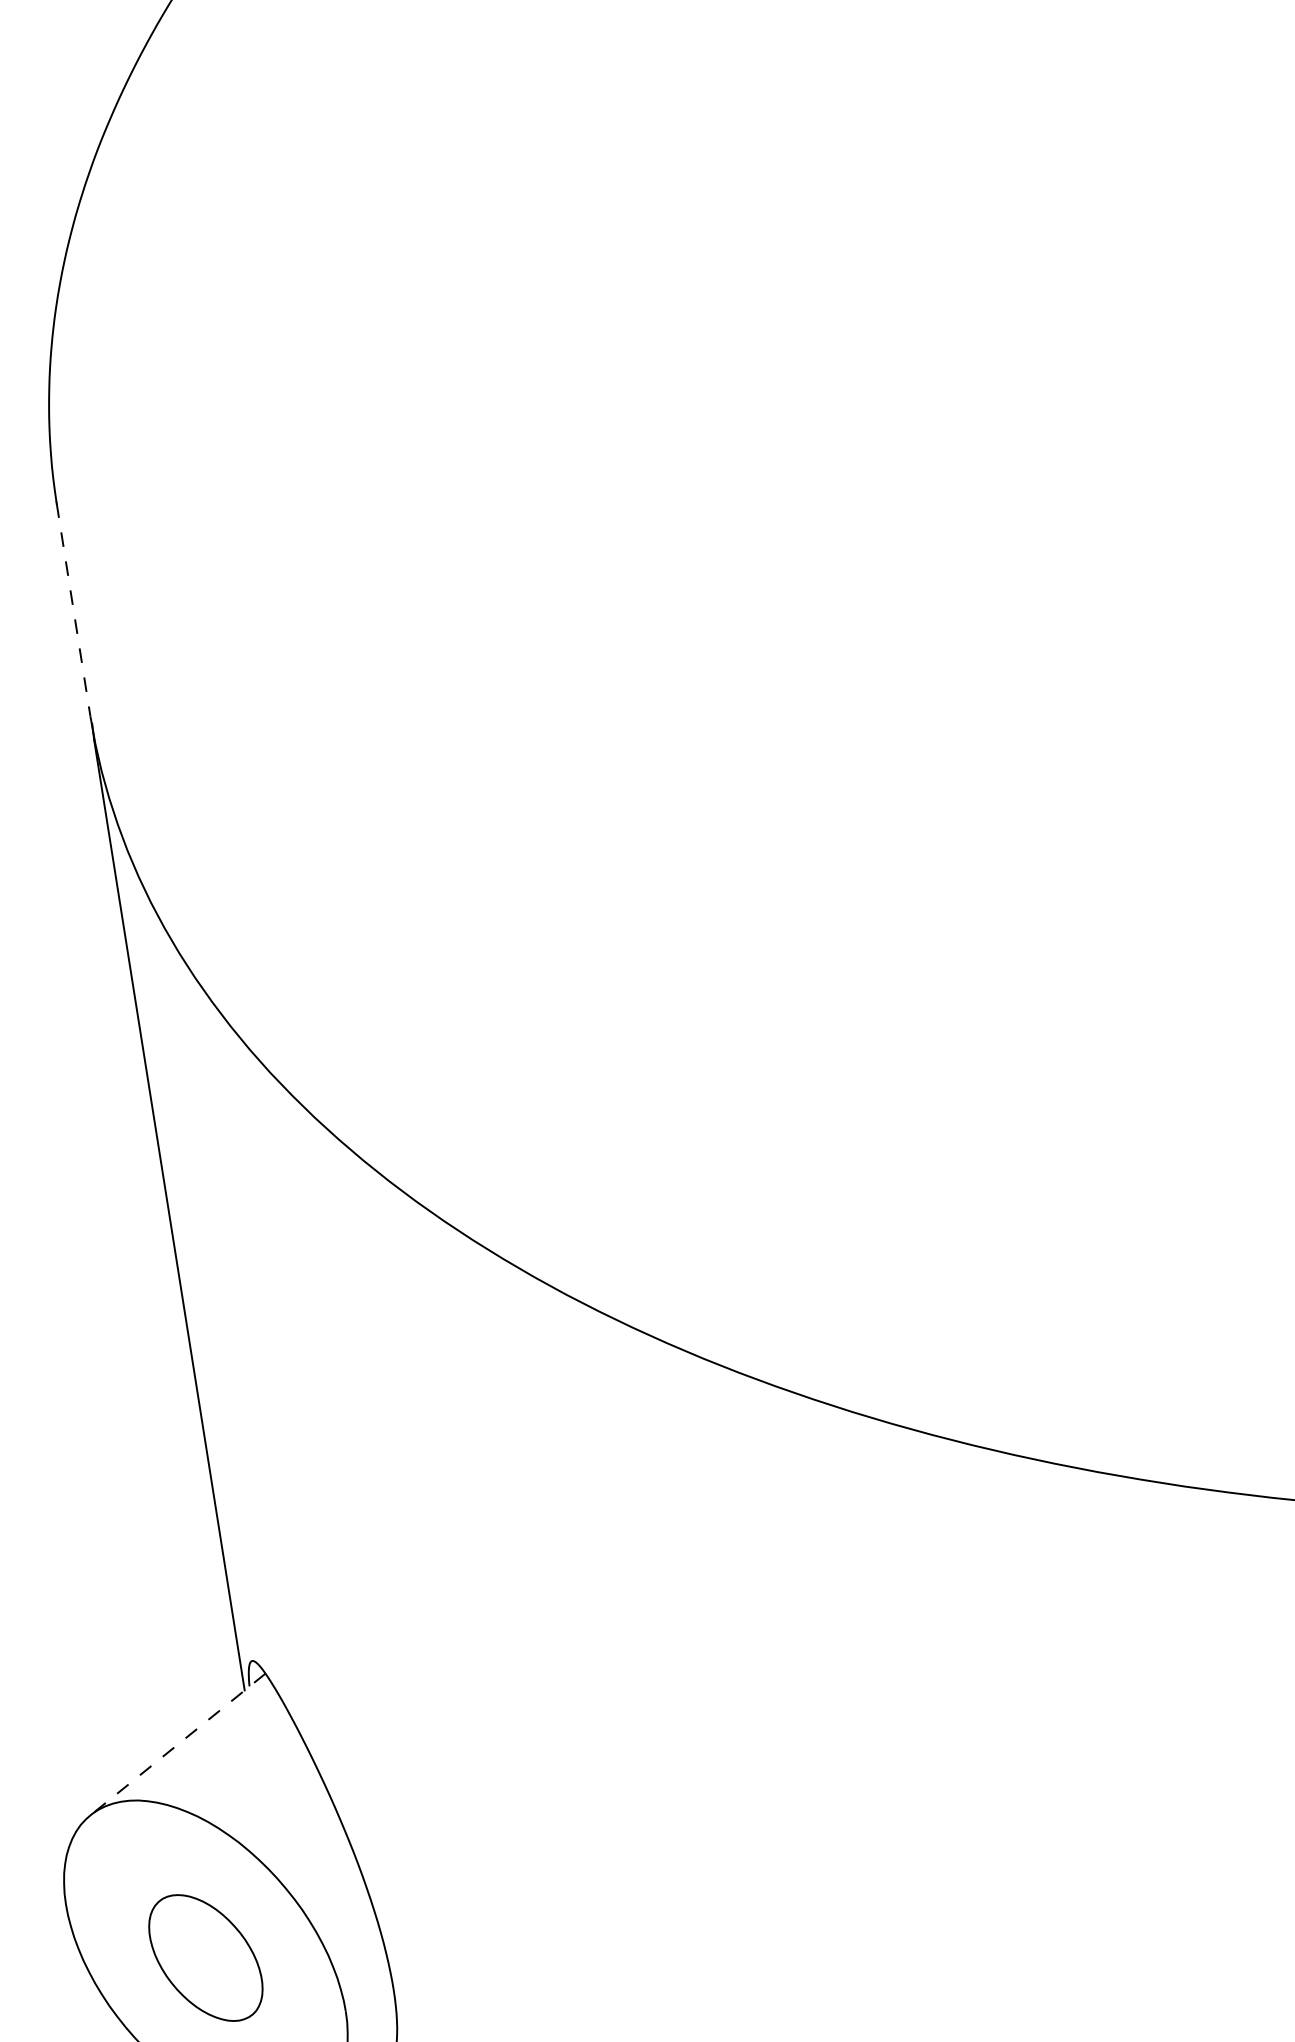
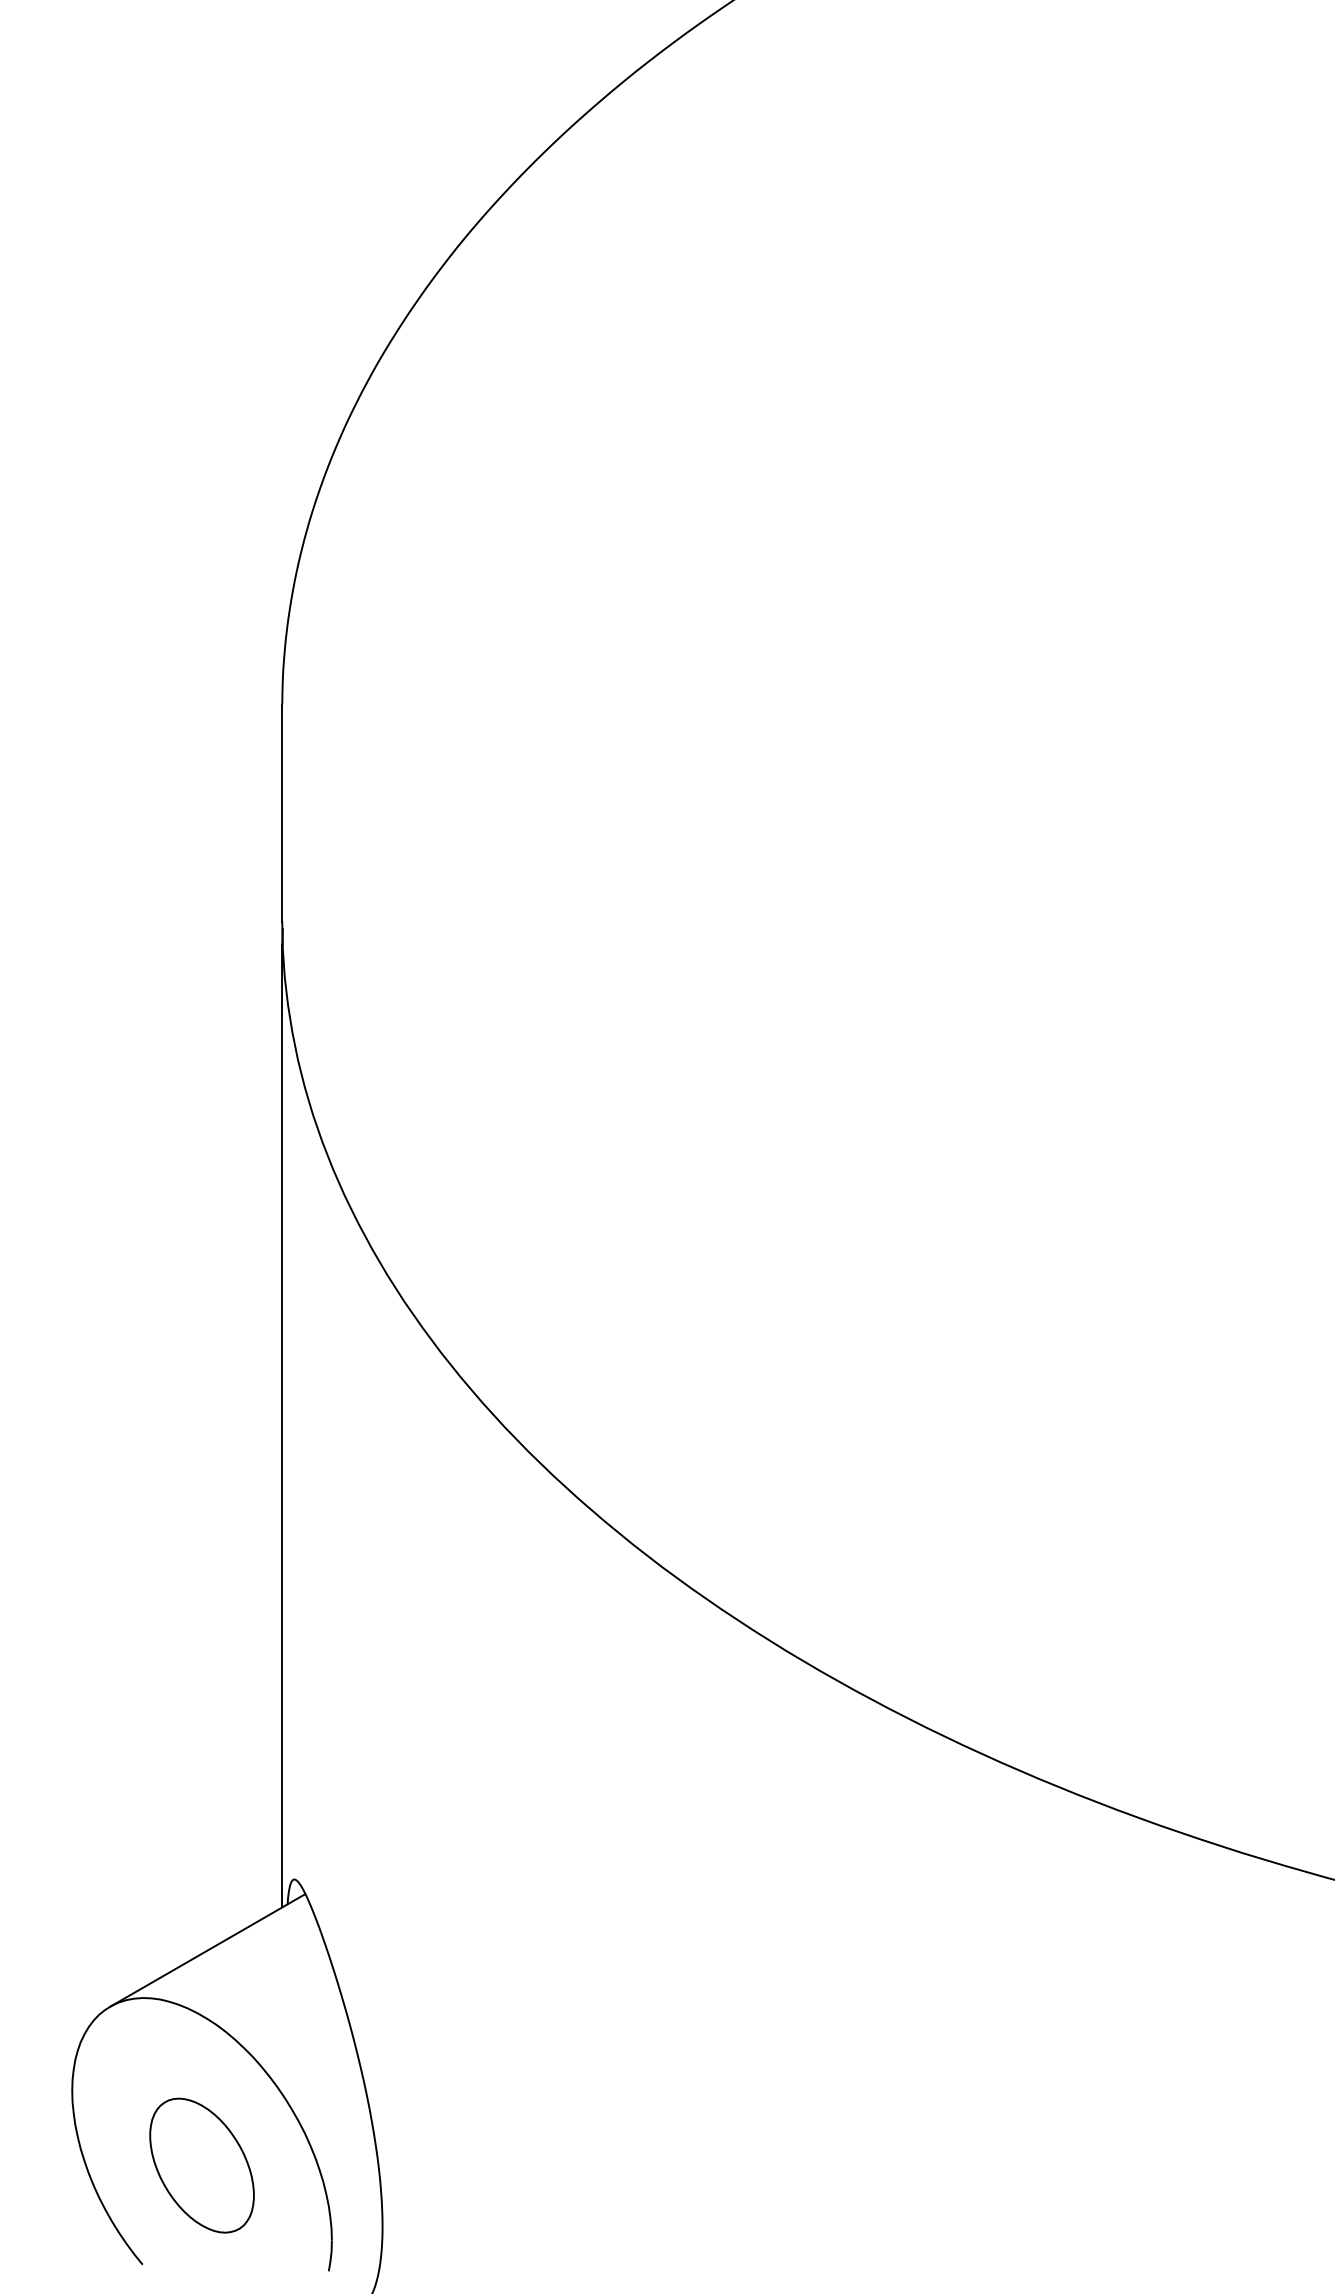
line: (73, 610) -> (282, 814), dashed -> solid
line: (177, 1744) -> (207, 1950), dashed -> solid

